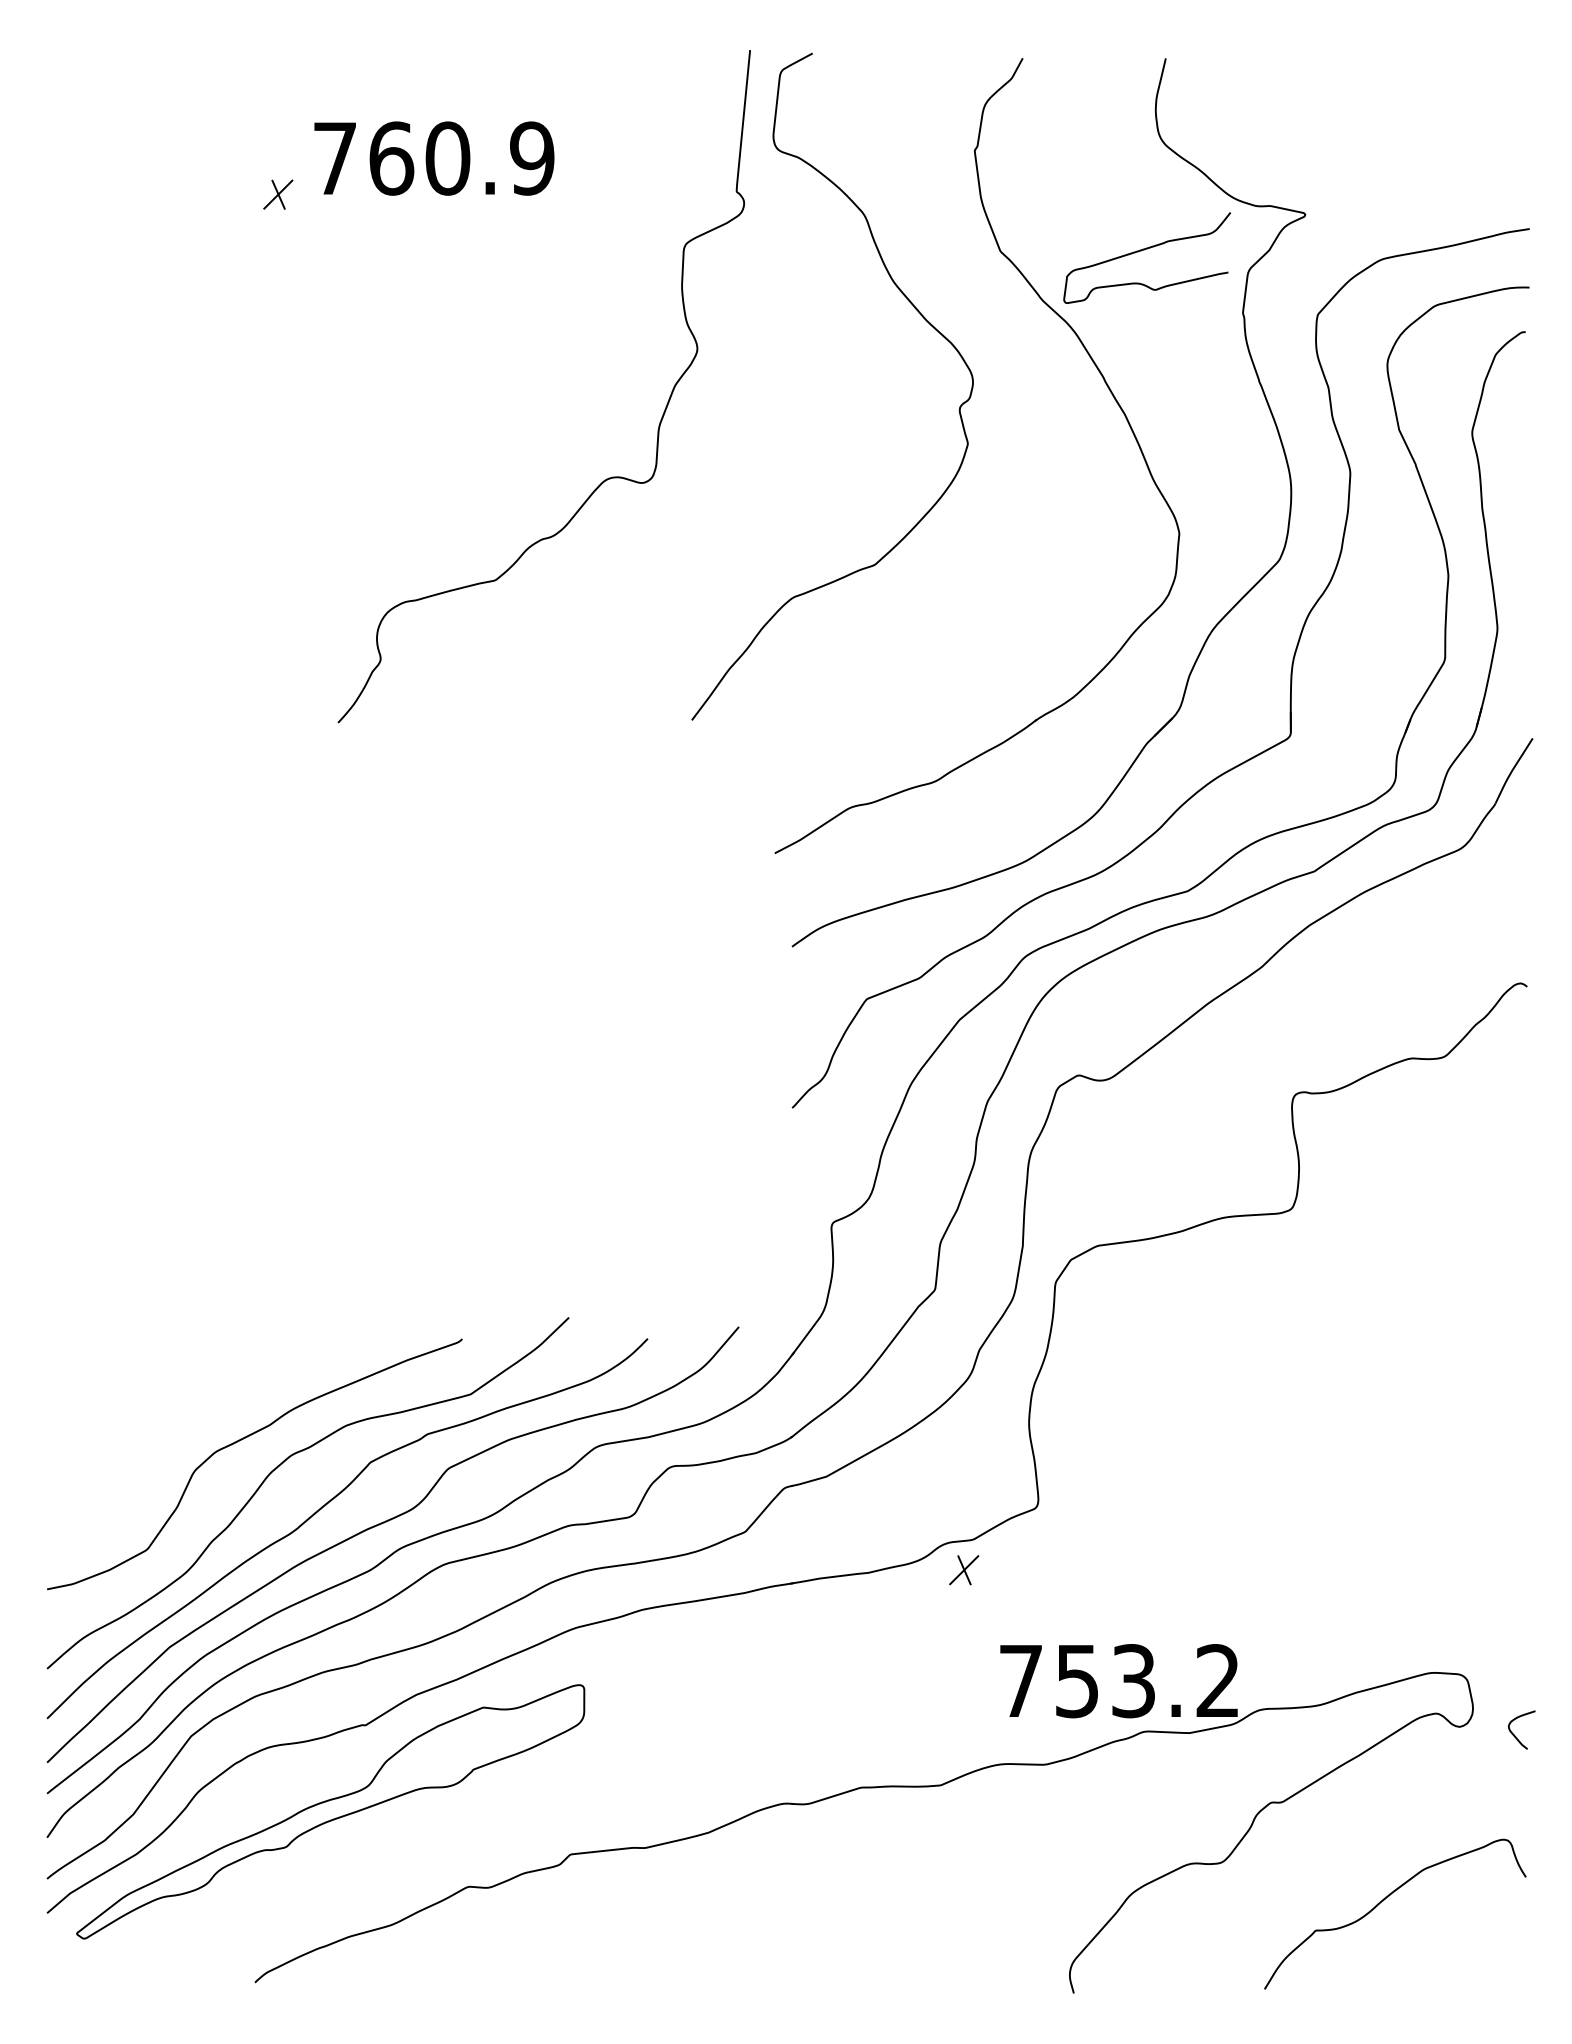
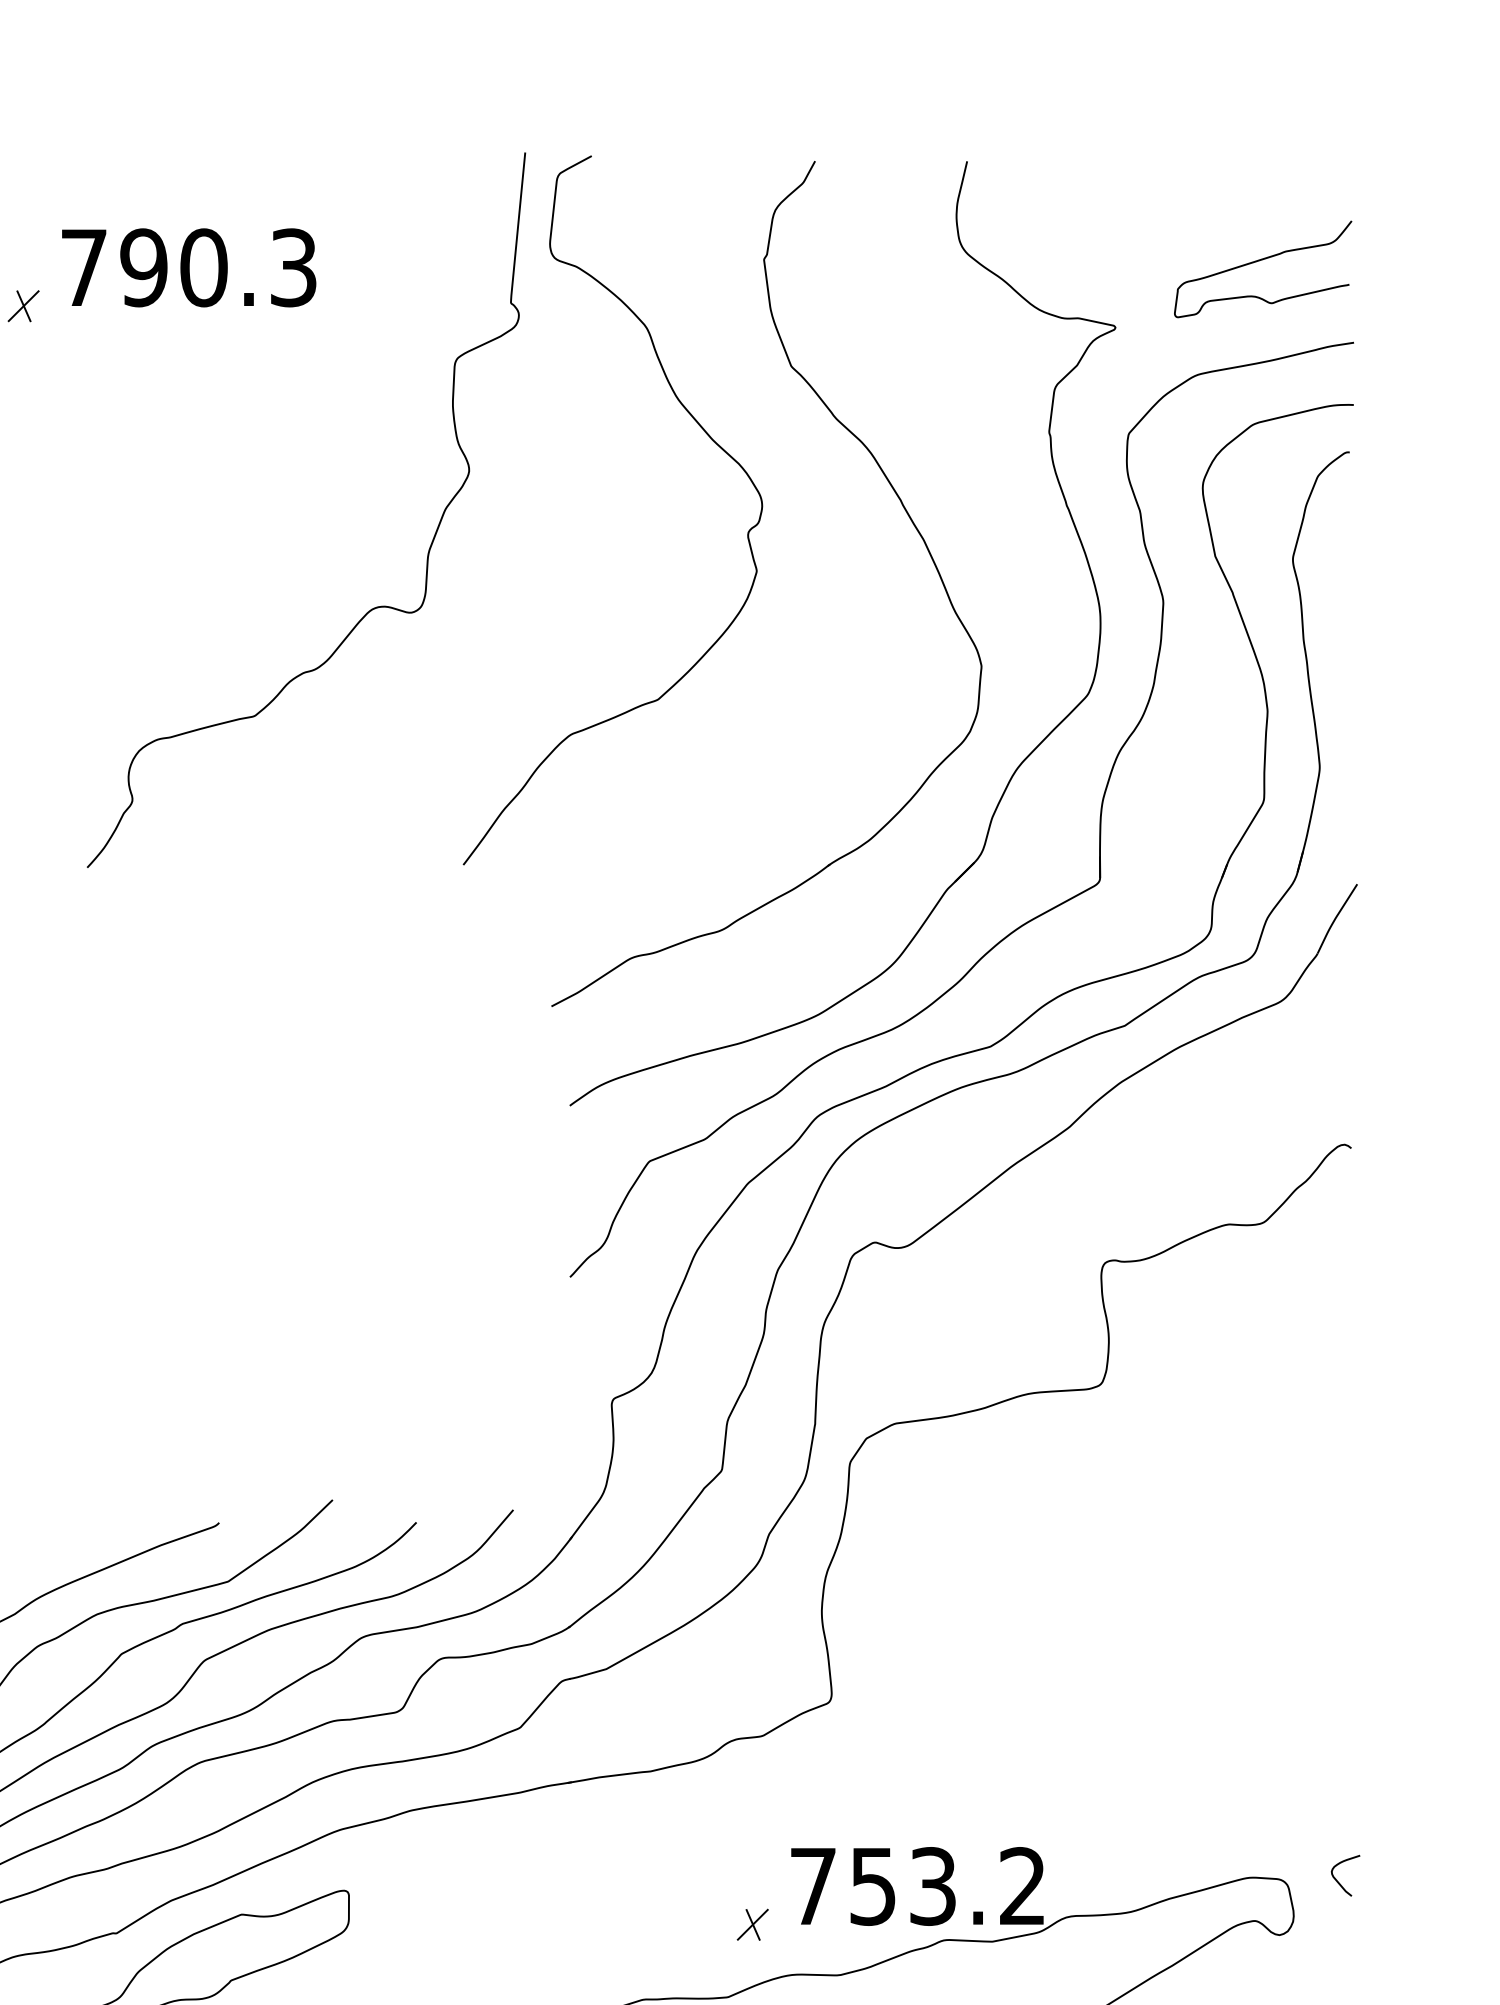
text: (461, 158) -> (218, 267), 760.9 -> 790.3
curve: (1144, 250) -> (1260, 261), moved
part: (964, 1570) -> (753, 1925), moved
curve: (1515, 1735) -> (1338, 1881), moved

